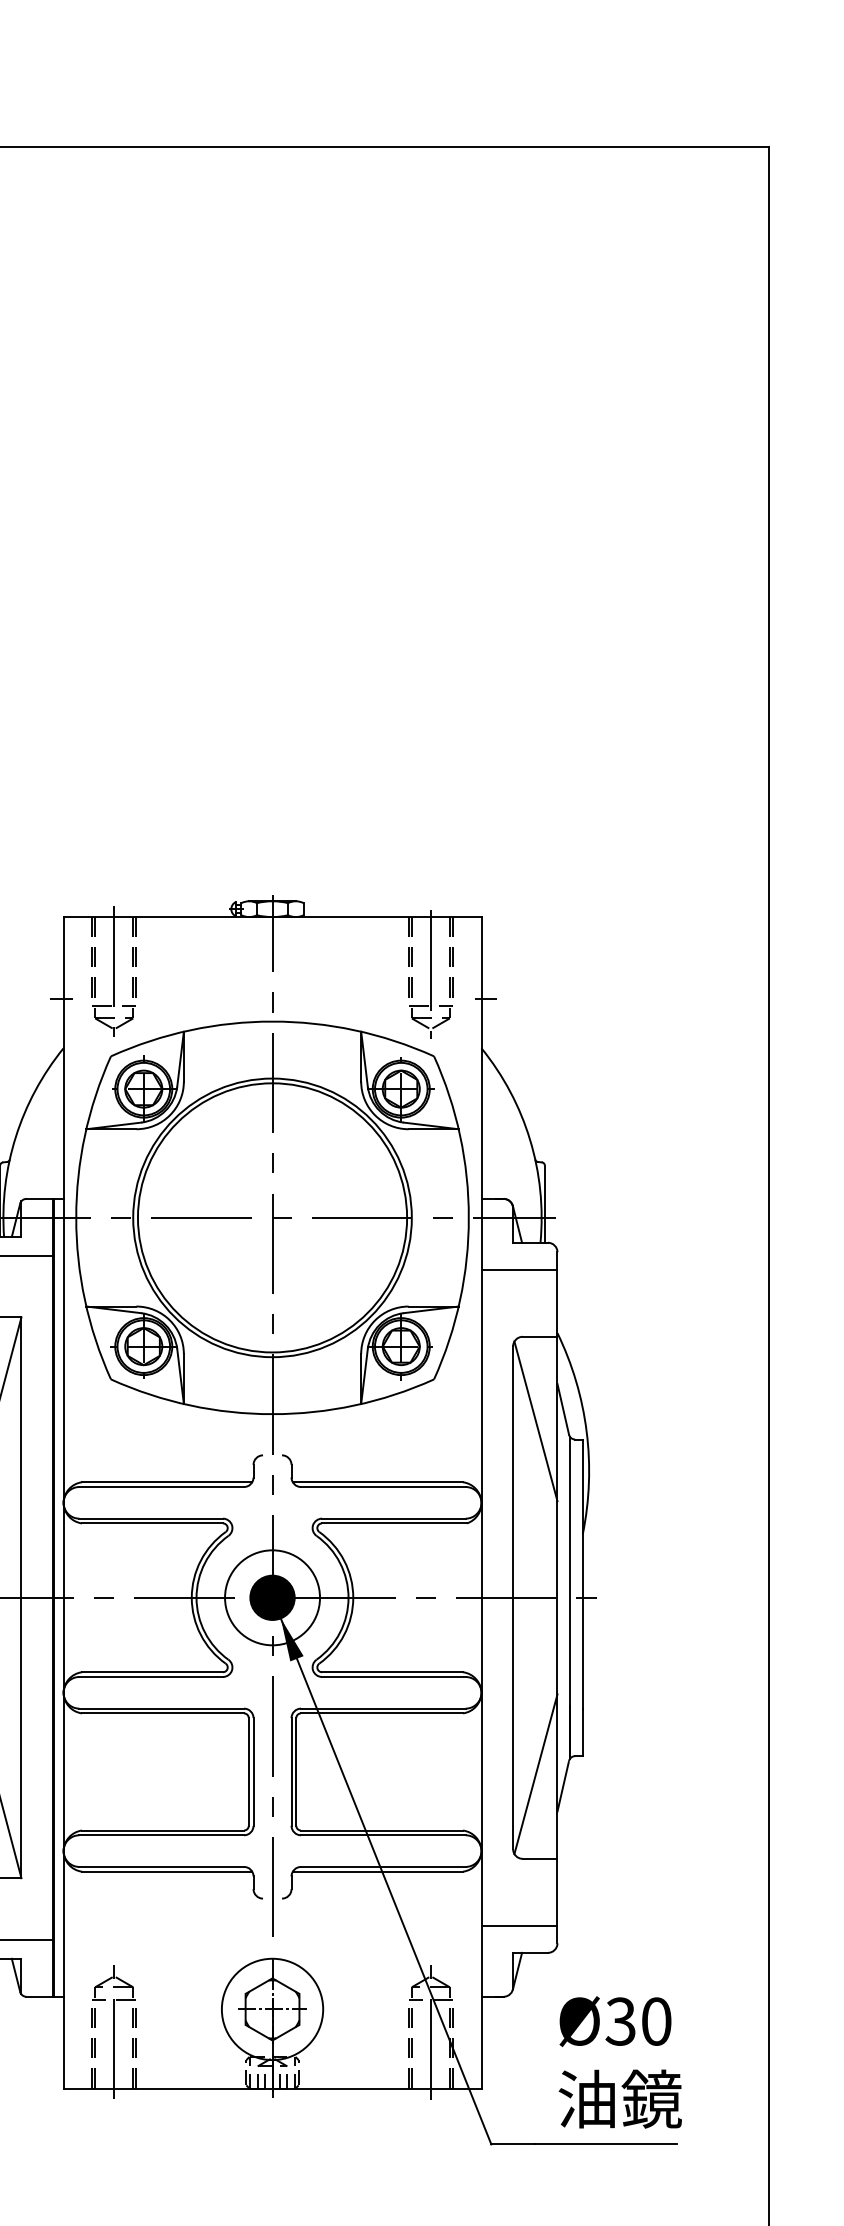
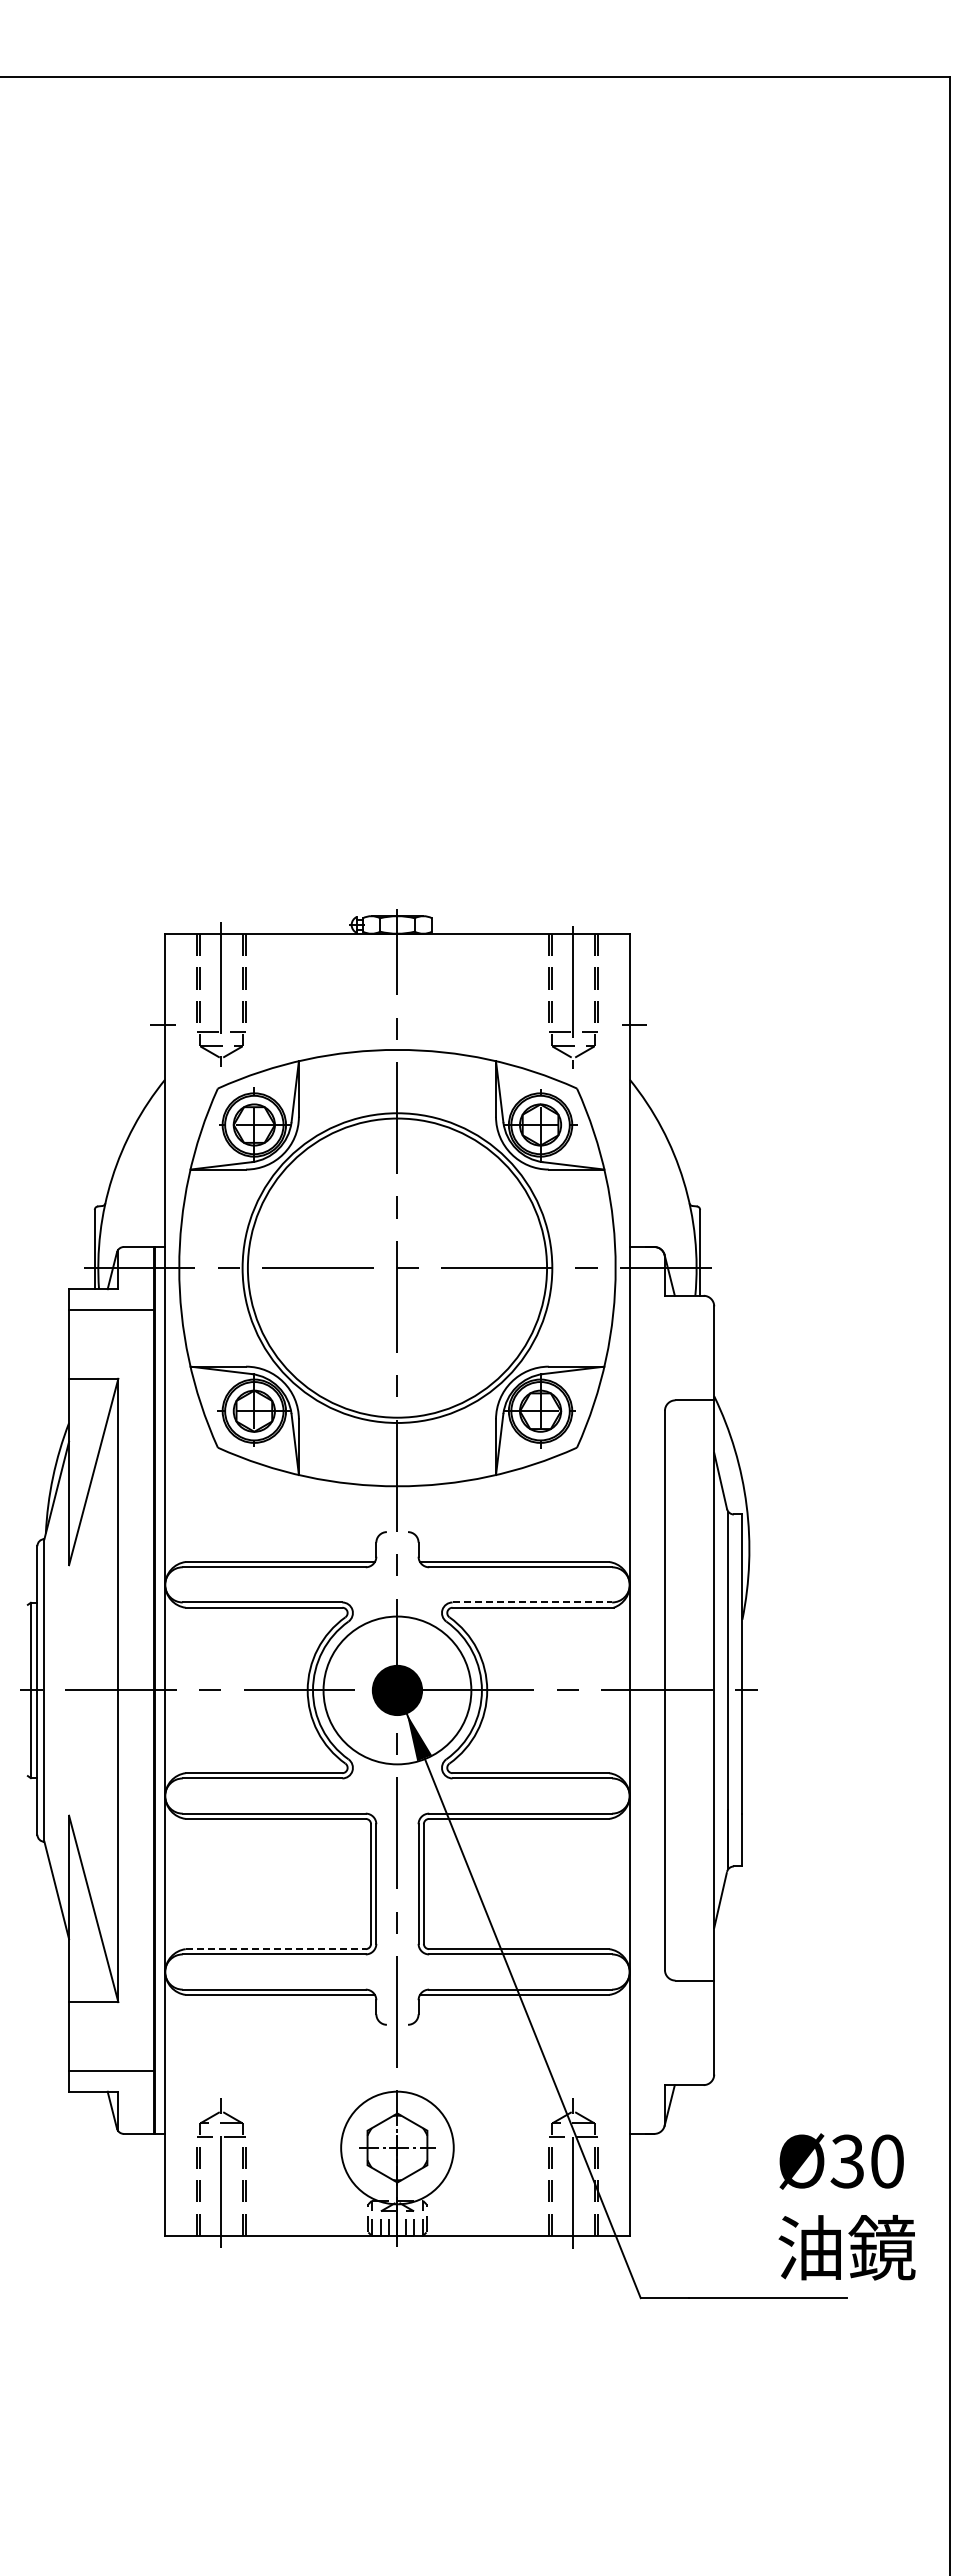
line: (519, 1269) -> (671, 1325), removed
line: (536, 1421) -> (690, 1494), removed
line: (394, 1518) -> (532, 1602), solid -> dashed
circle: (272, 1597) -> (397, 1690), size x1.4
line: (536, 1774) -> (690, 1886), removed
line: (163, 1830) -> (276, 1949), solid -> dashed
line: (519, 1926) -> (671, 2055), removed
text: (619, 2062) -> (846, 2206), moved

